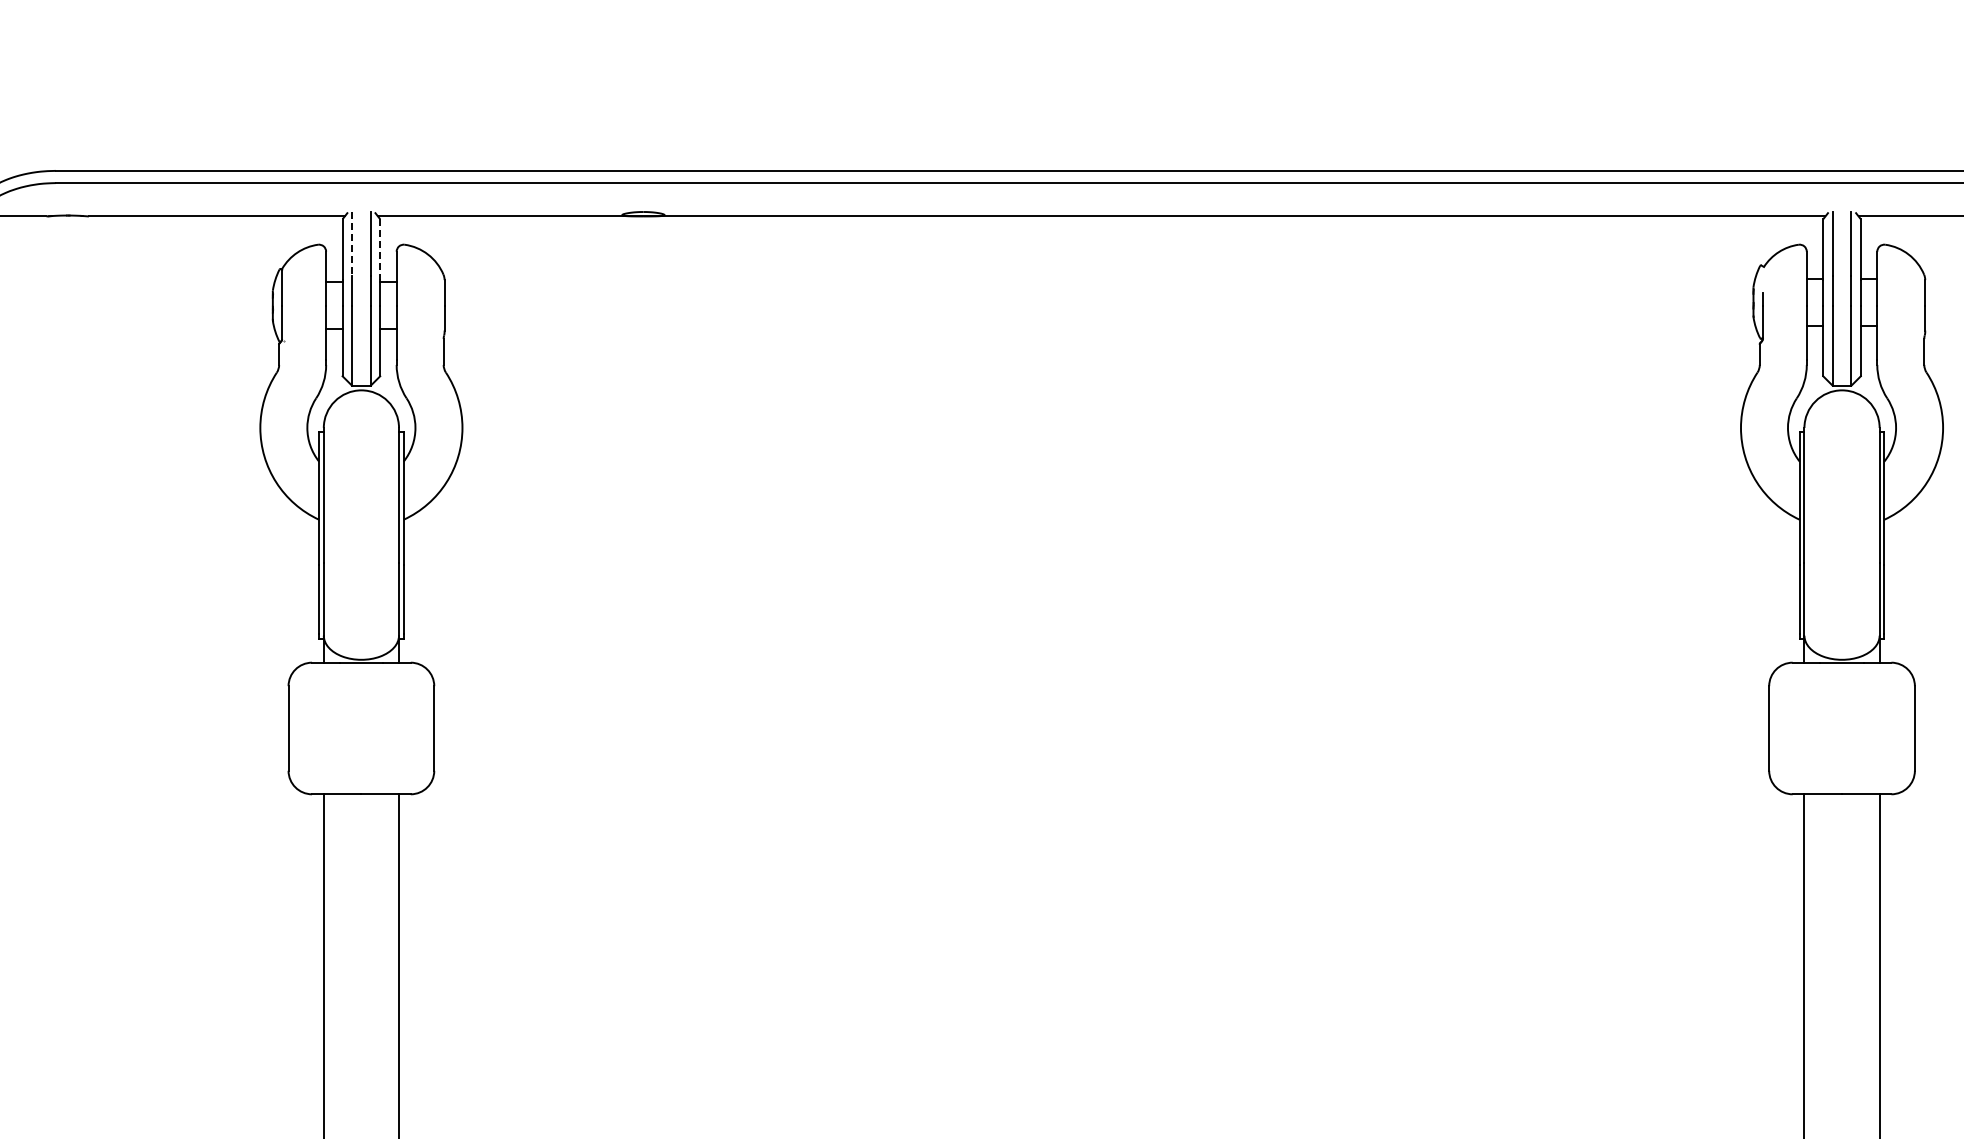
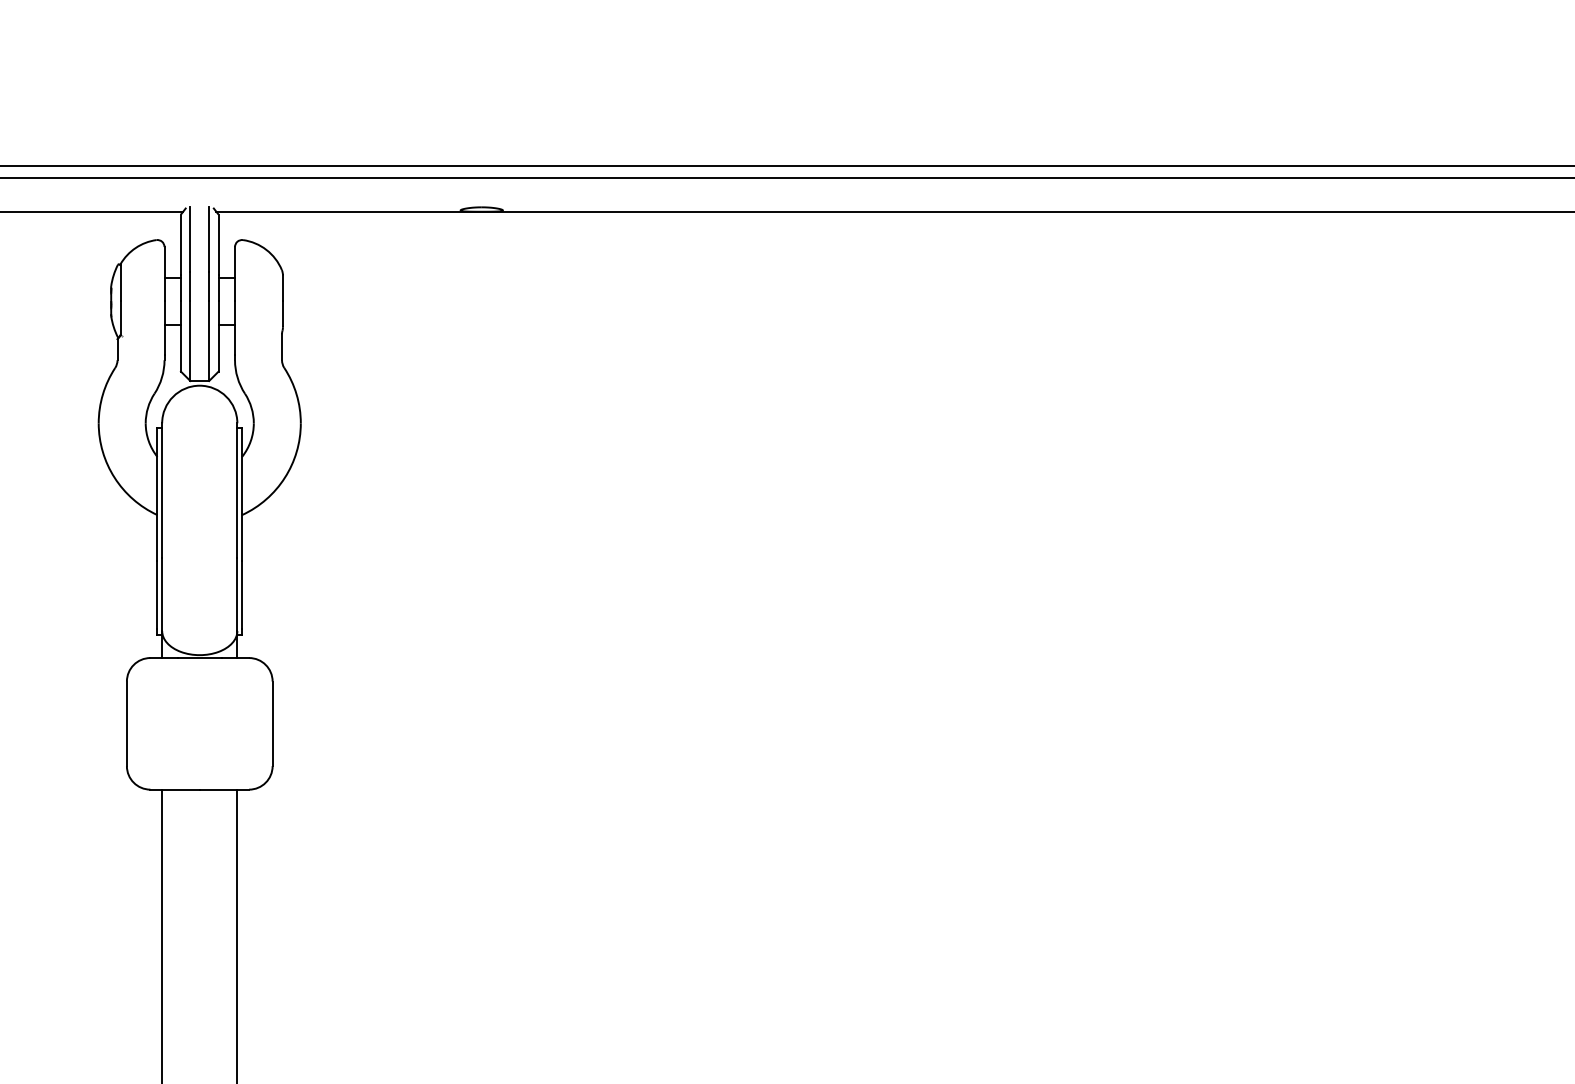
line: (352, 244) -> (190, 239), dashed -> solid
line: (380, 250) -> (218, 245), dashed -> solid

